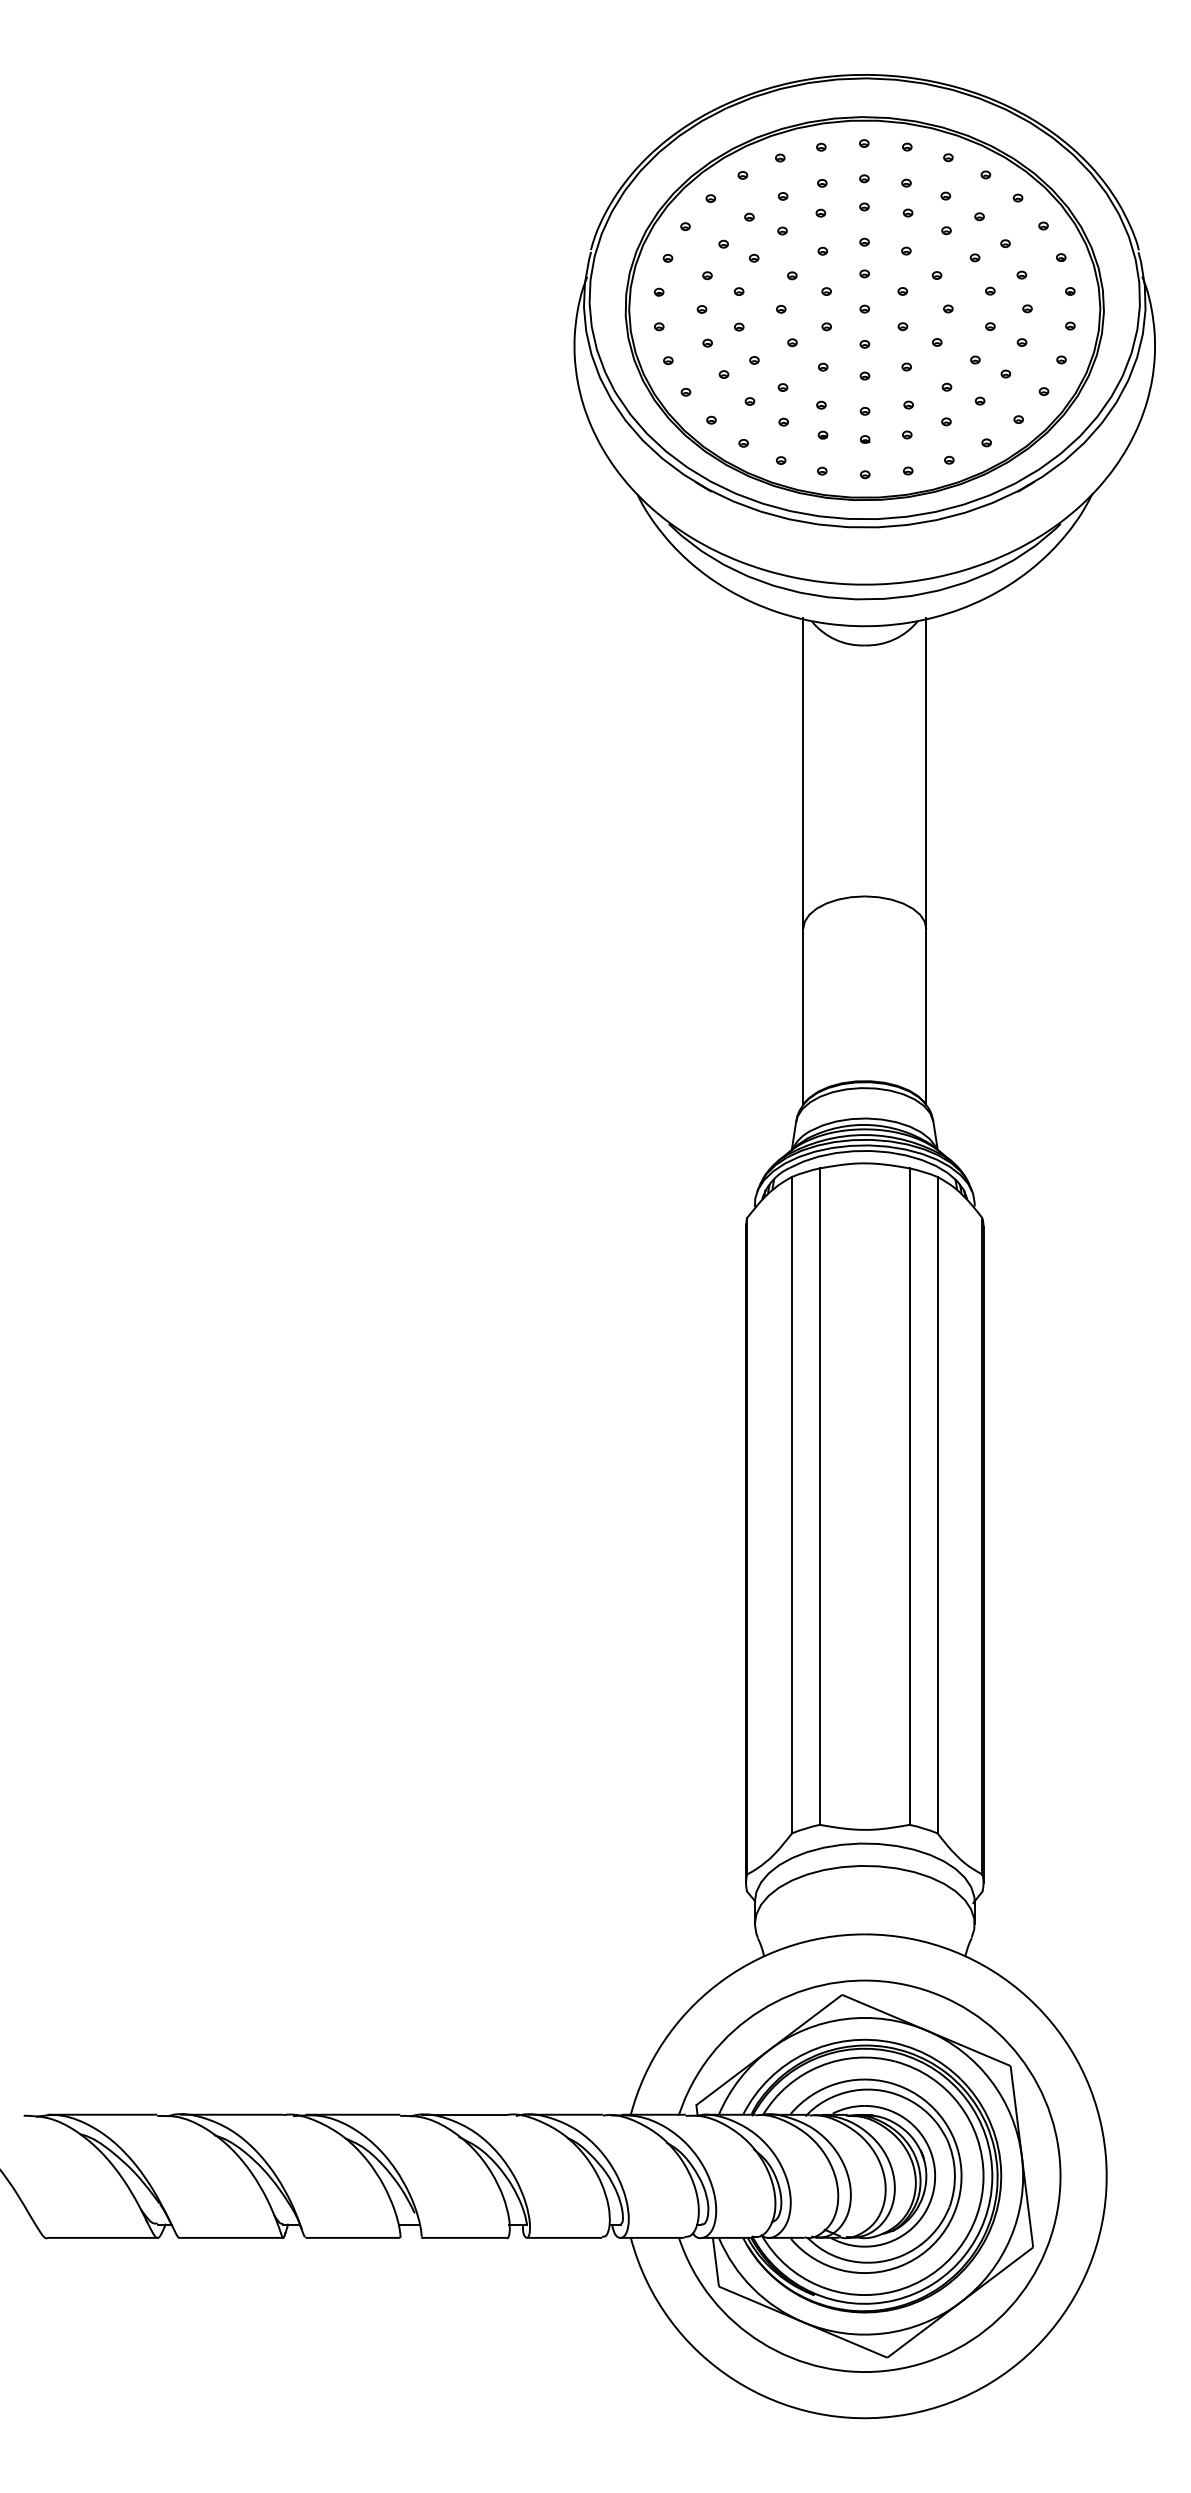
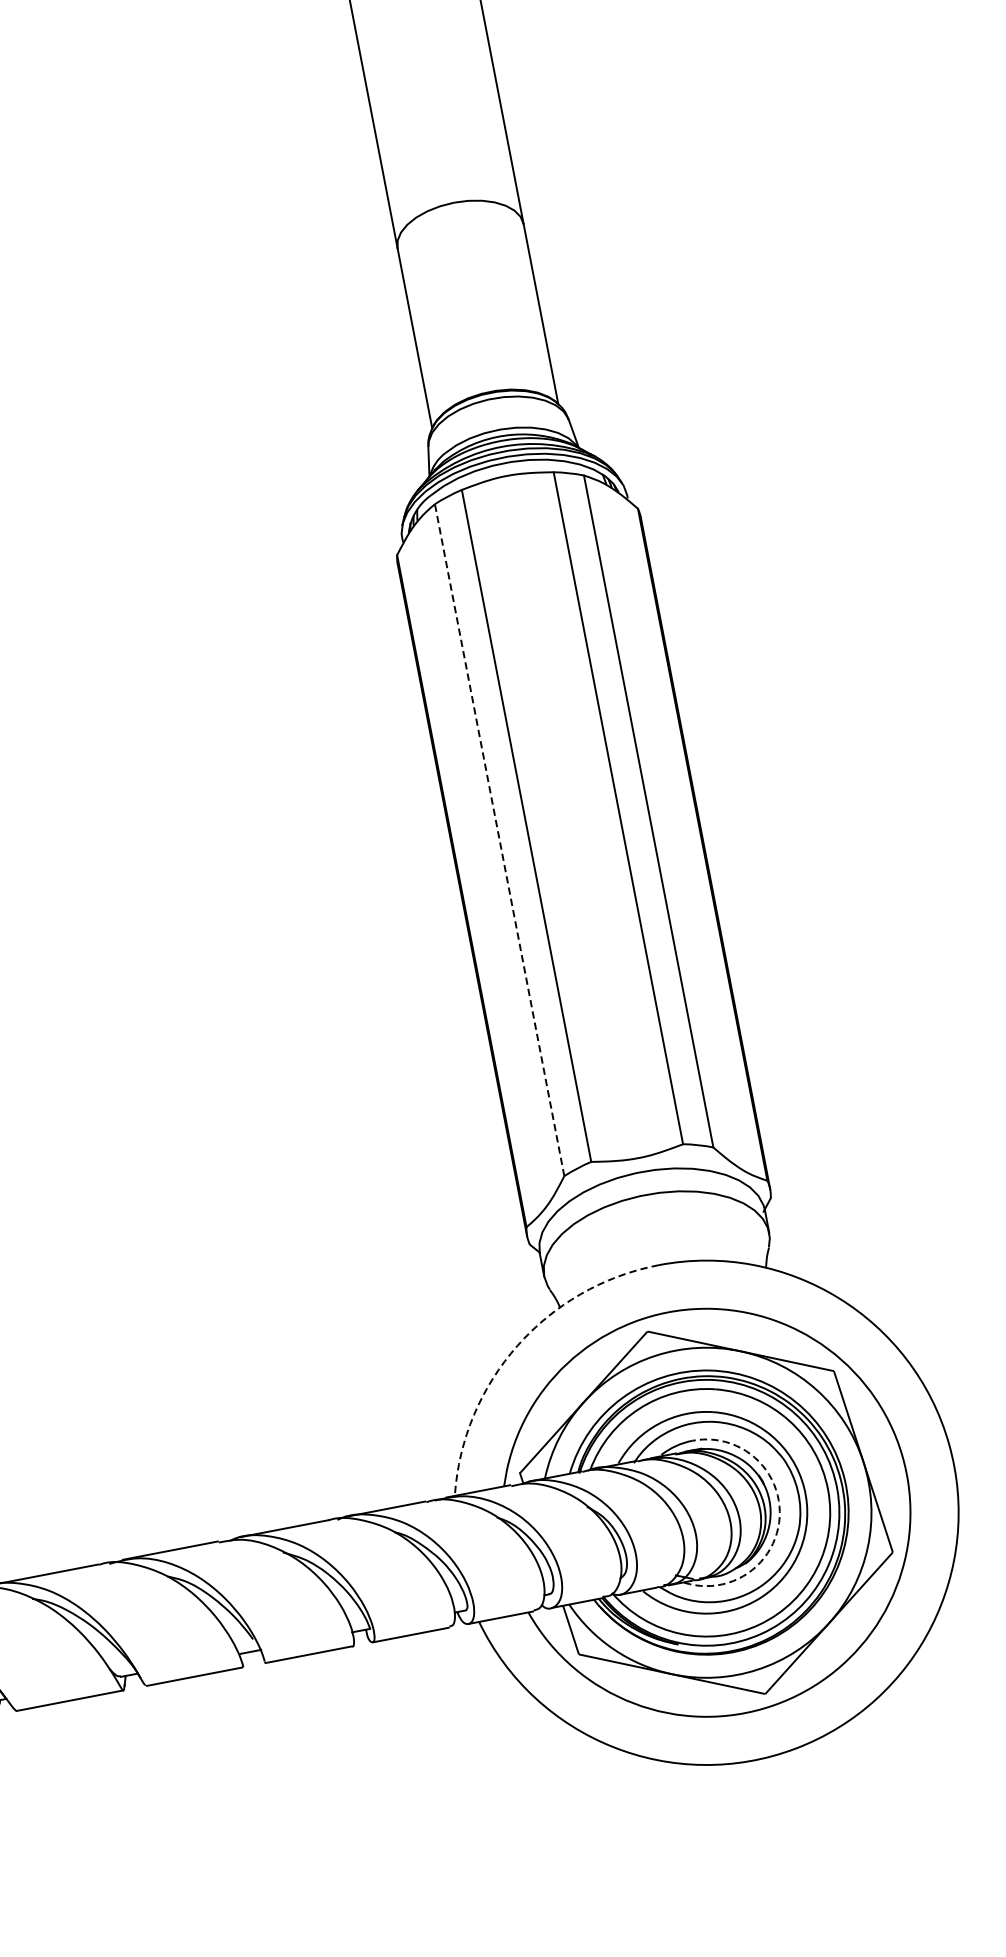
line: (791, 1504) -> (499, 839), solid -> dashed
arc: (717, 1984) -> (517, 1345), solid -> dashed
arc: (932, 2193) -> (779, 1517), solid -> dashed

